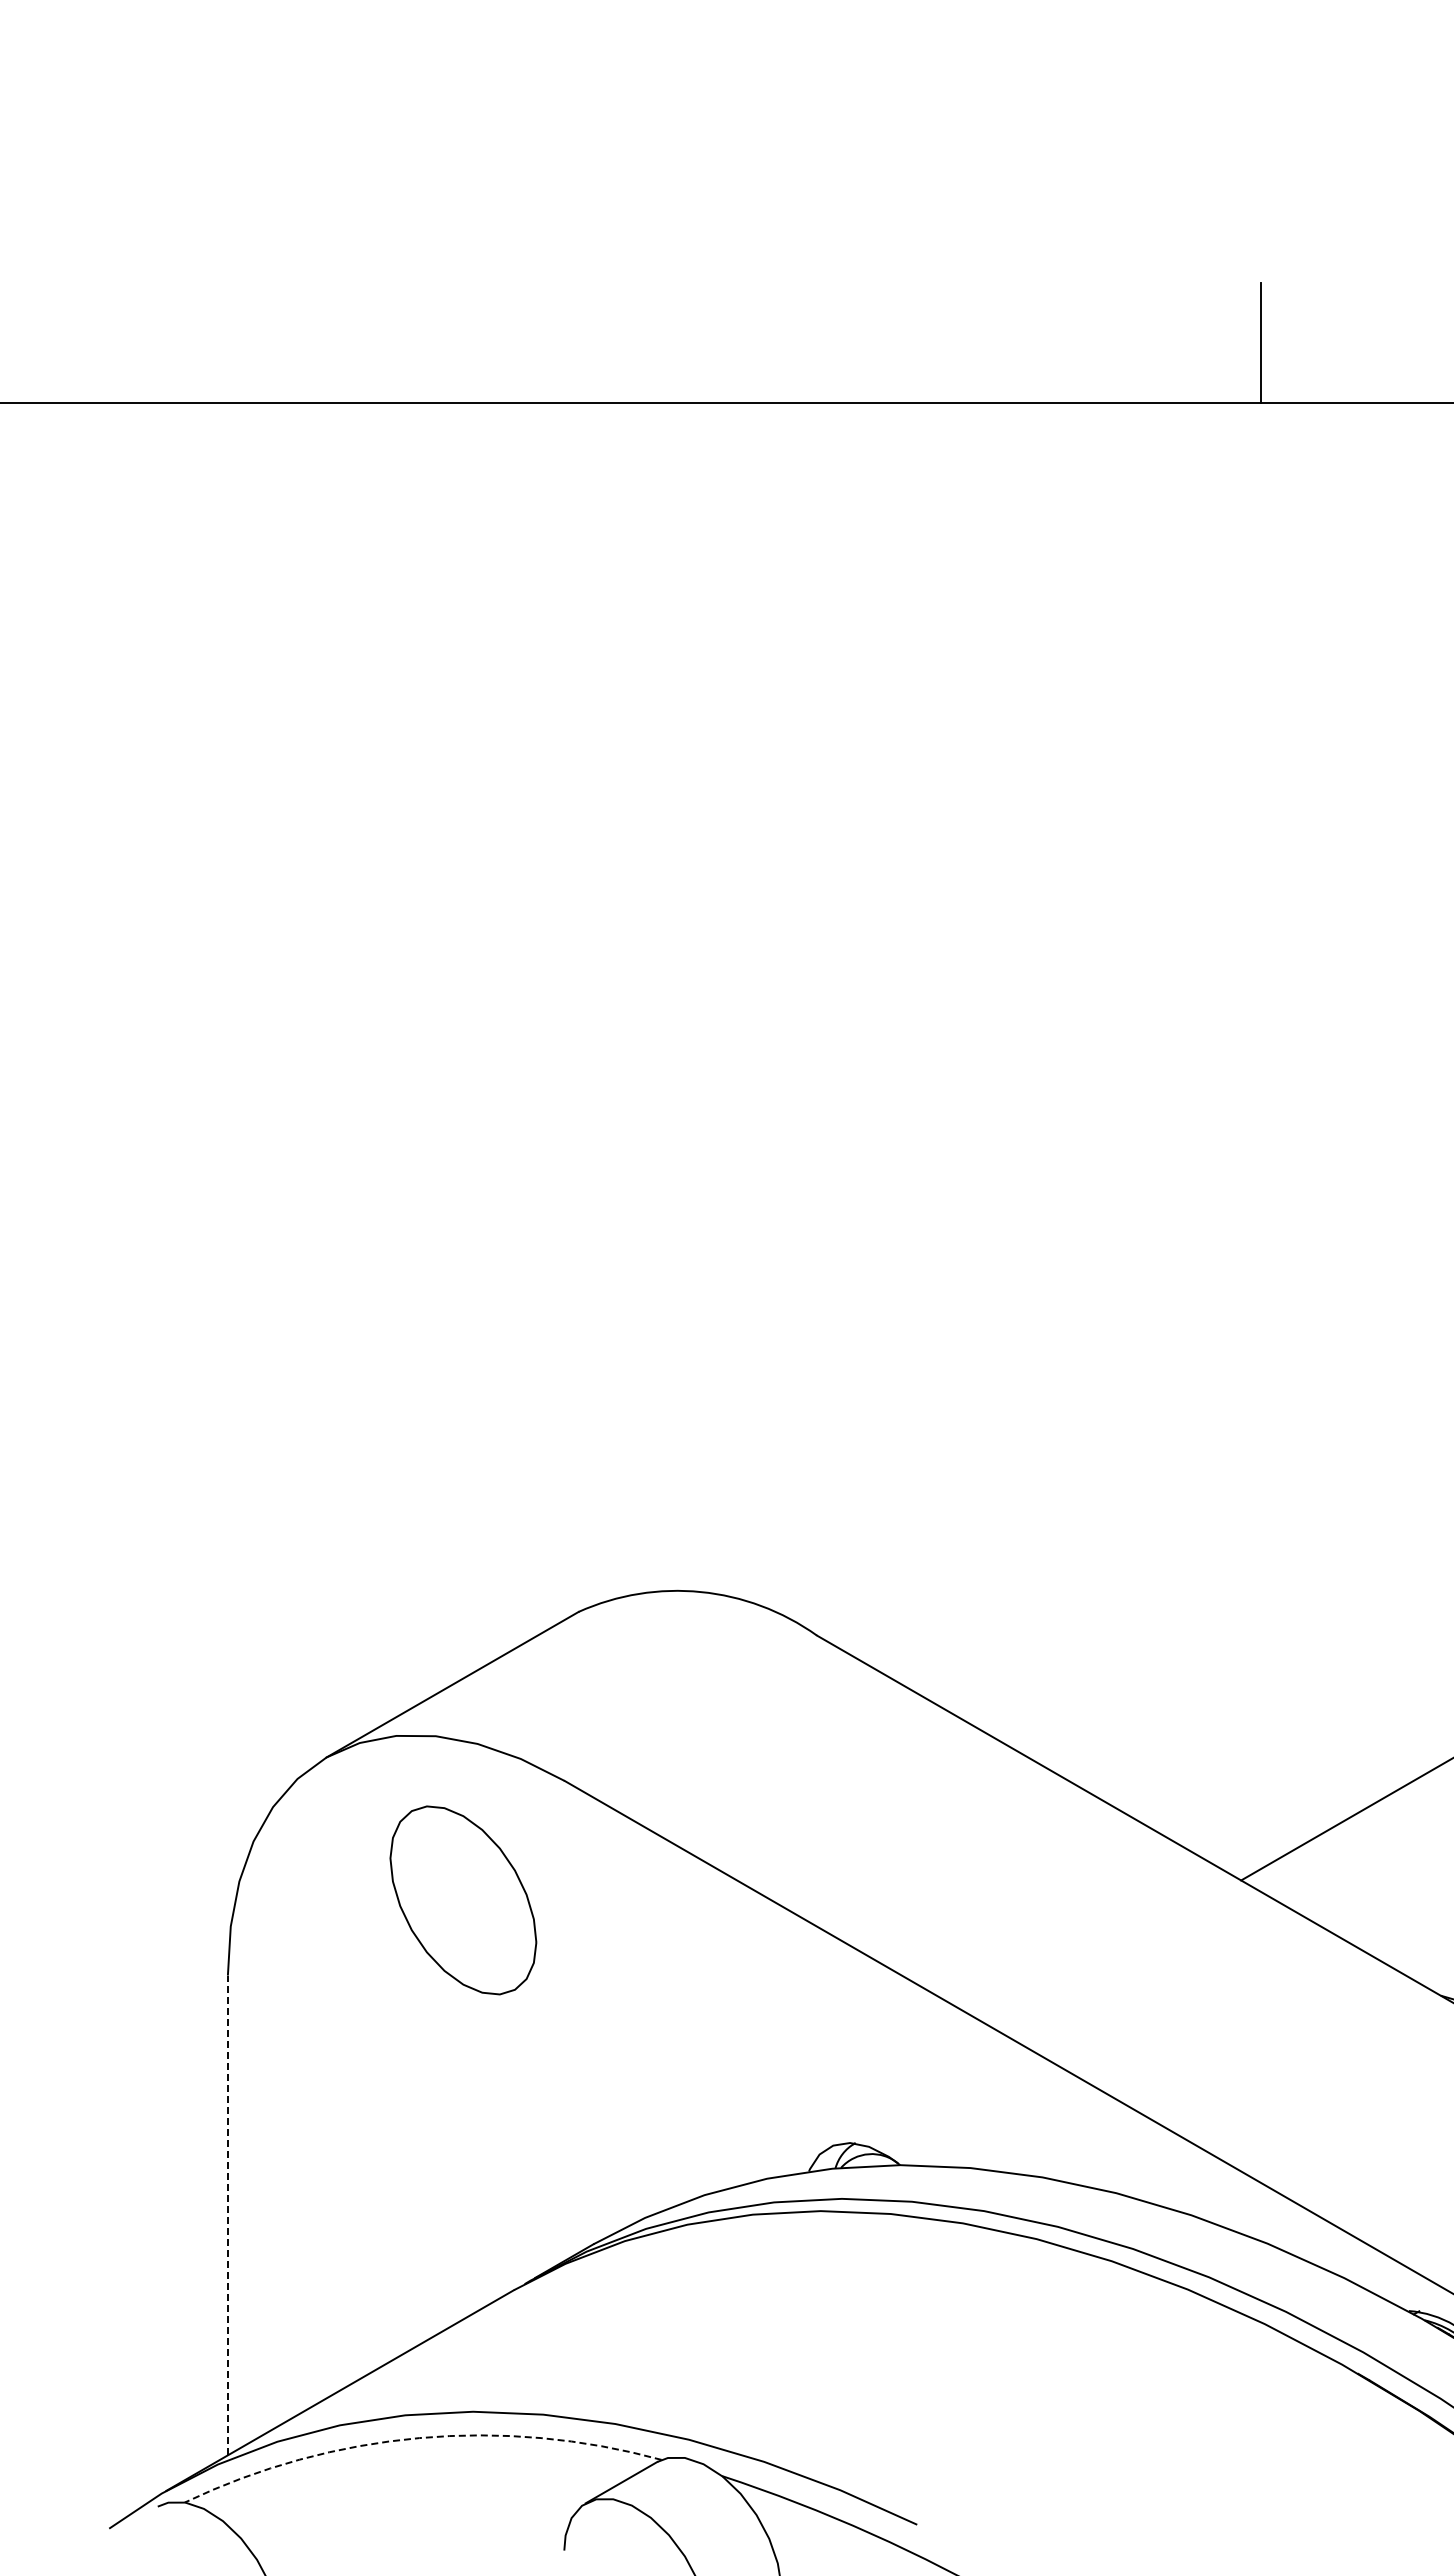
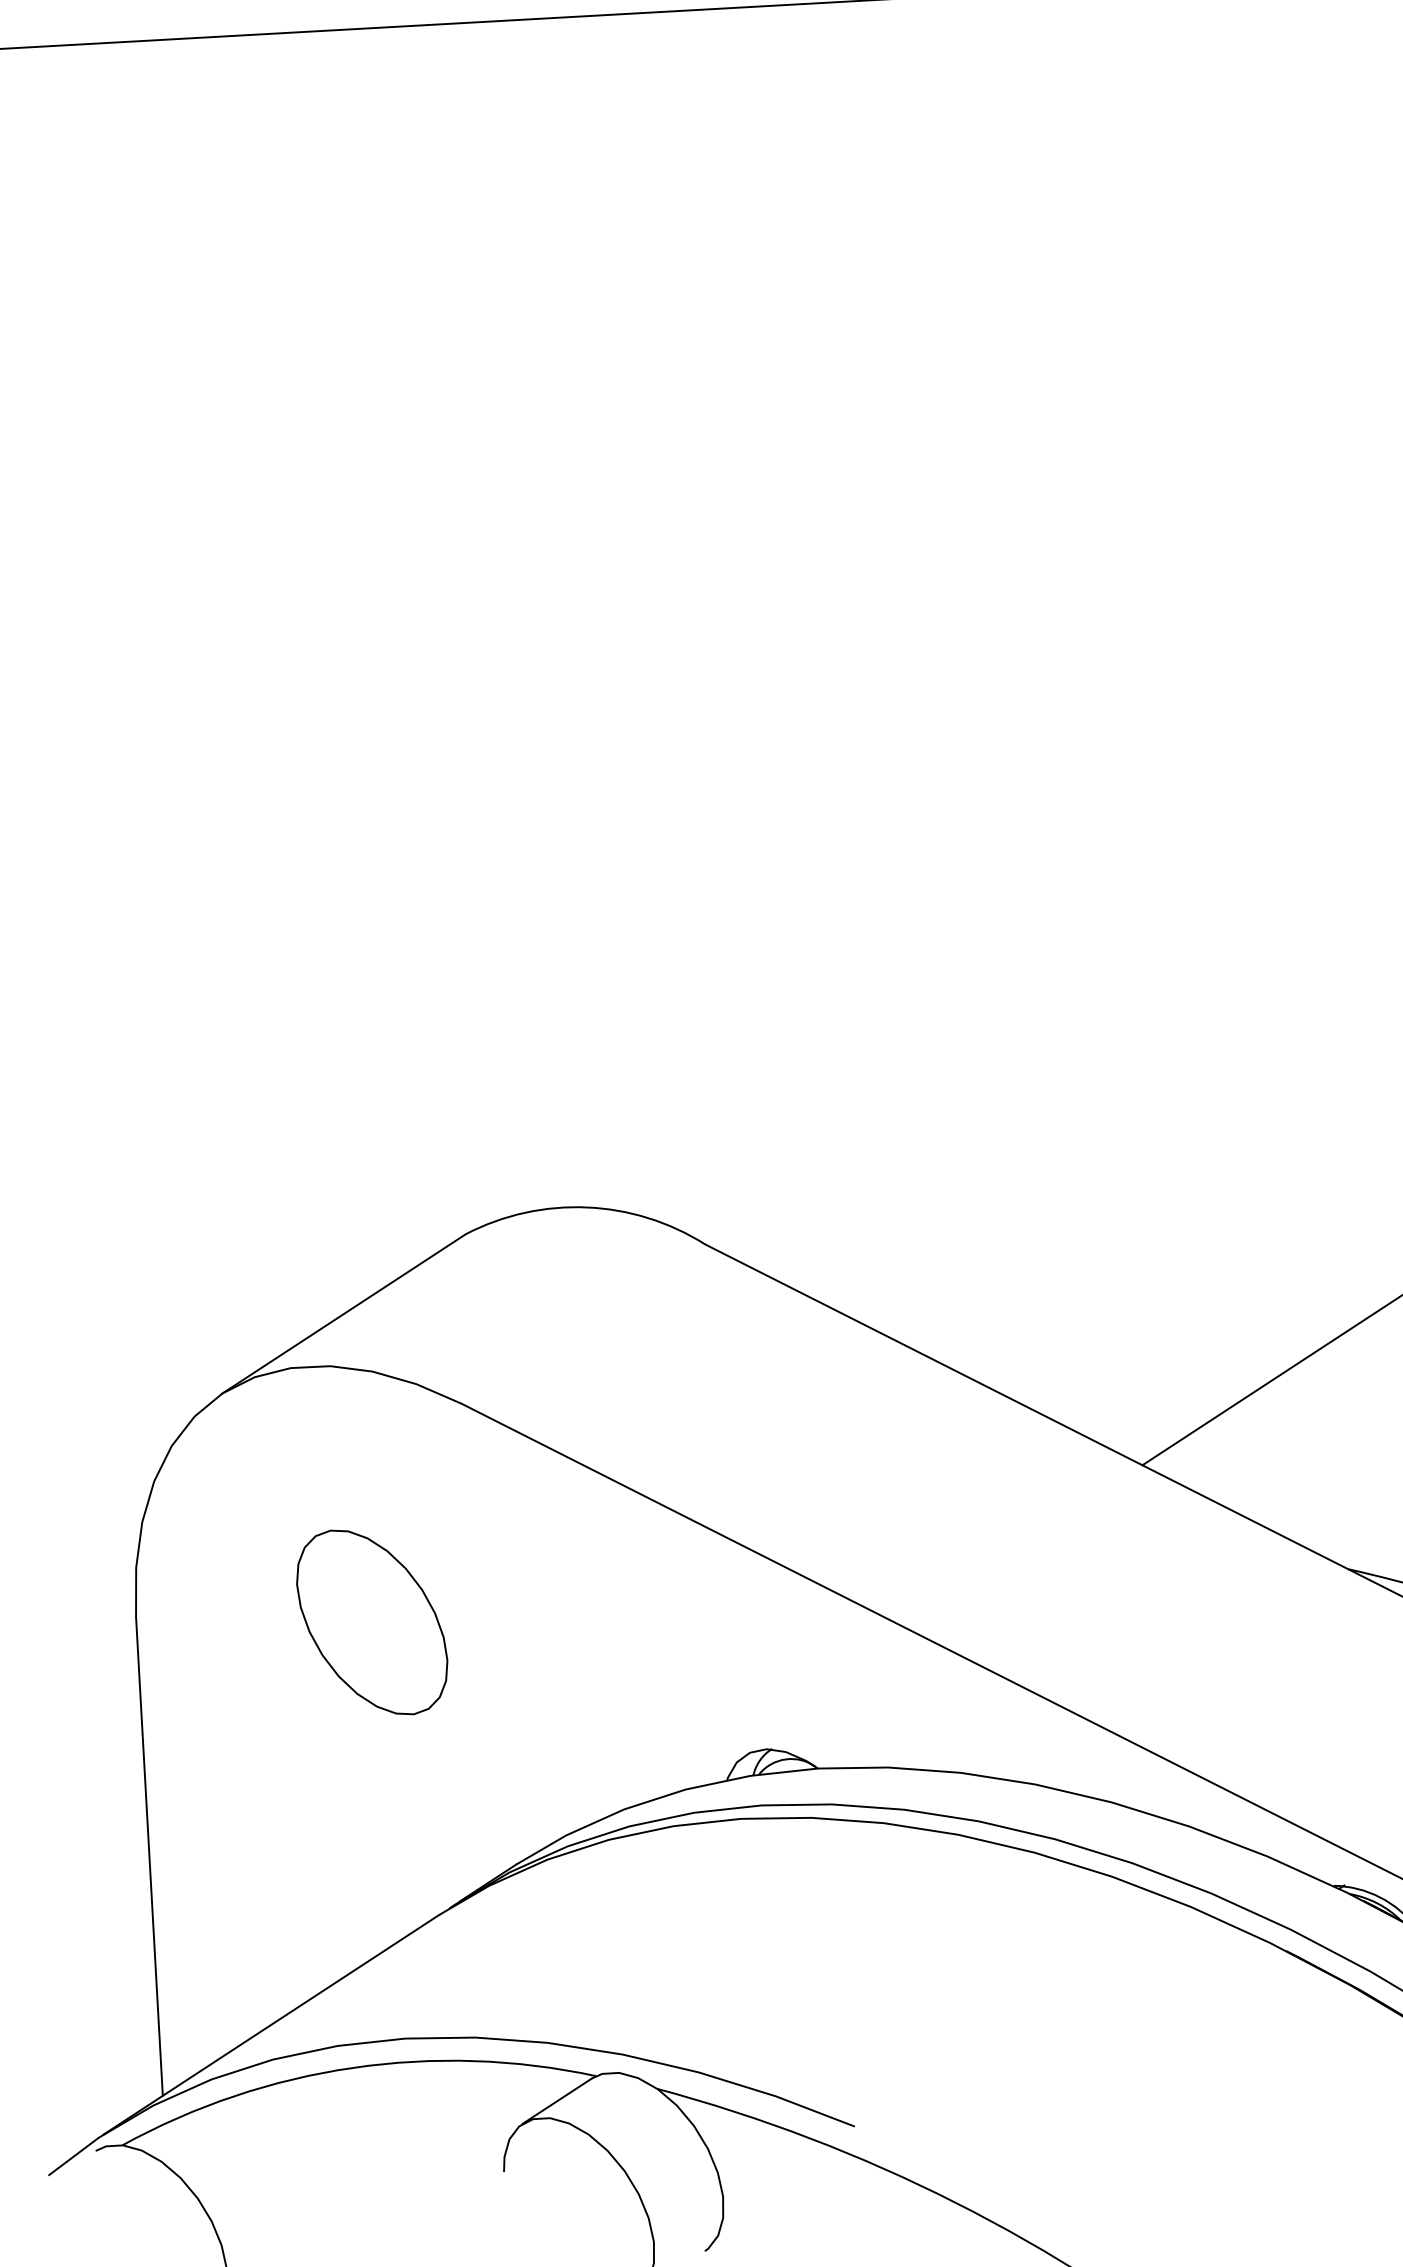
part: (463, 1900) -> (372, 1622), moved
line: (227, 2215) -> (149, 1856), dashed -> solid
arc: (419, 2438) -> (353, 2068), dashed -> solid

